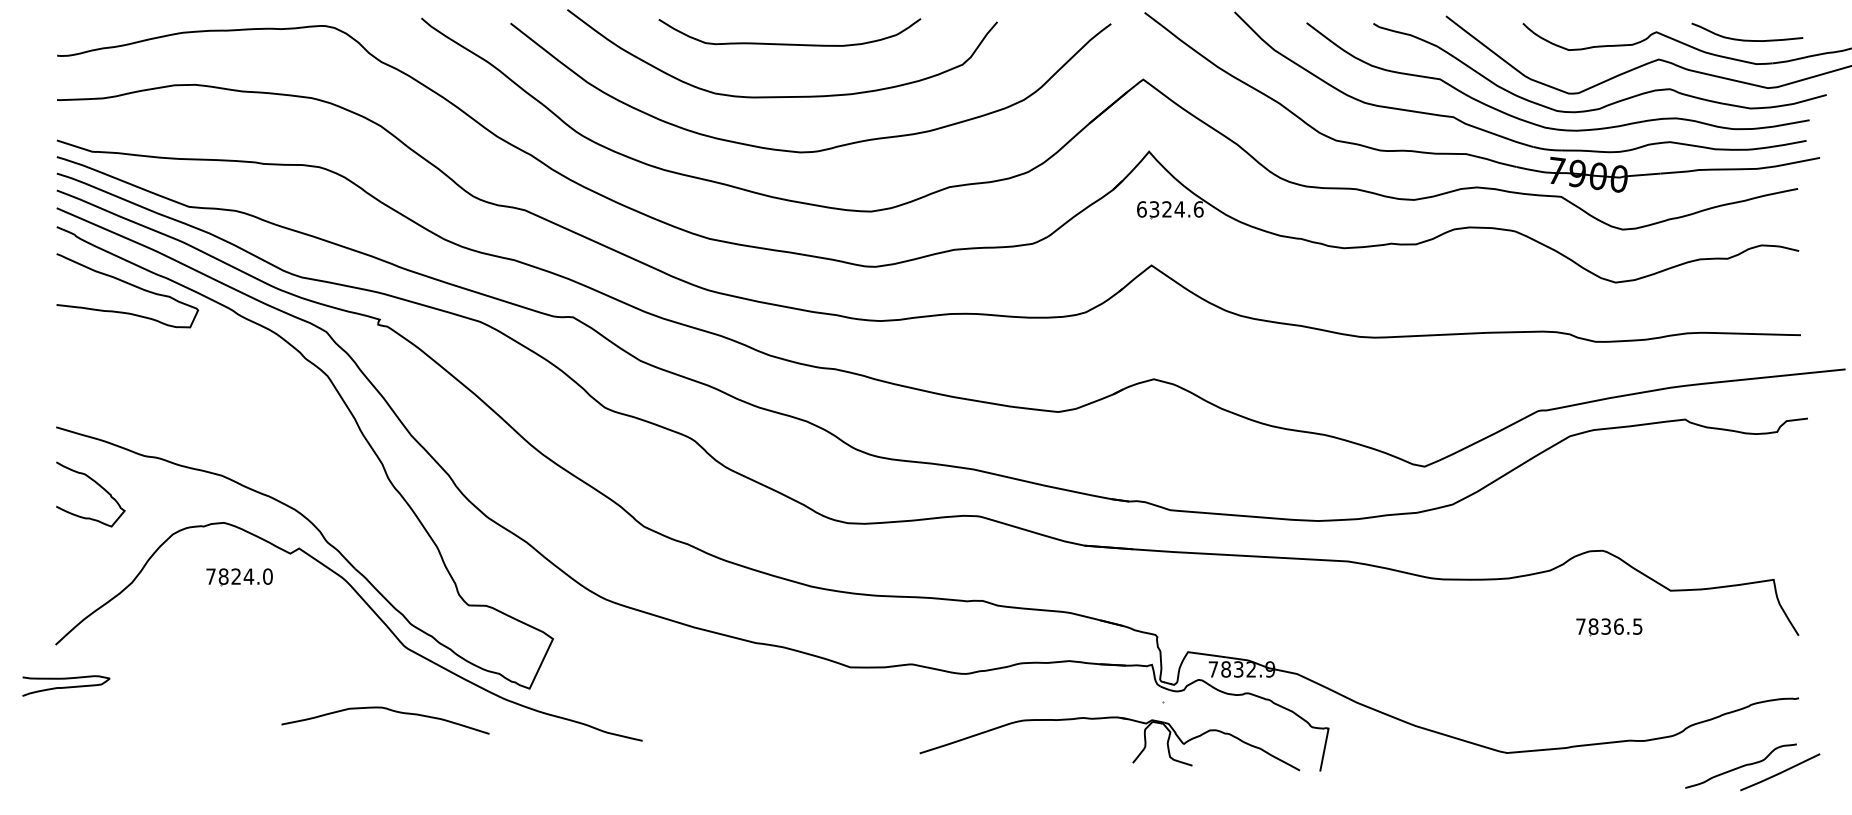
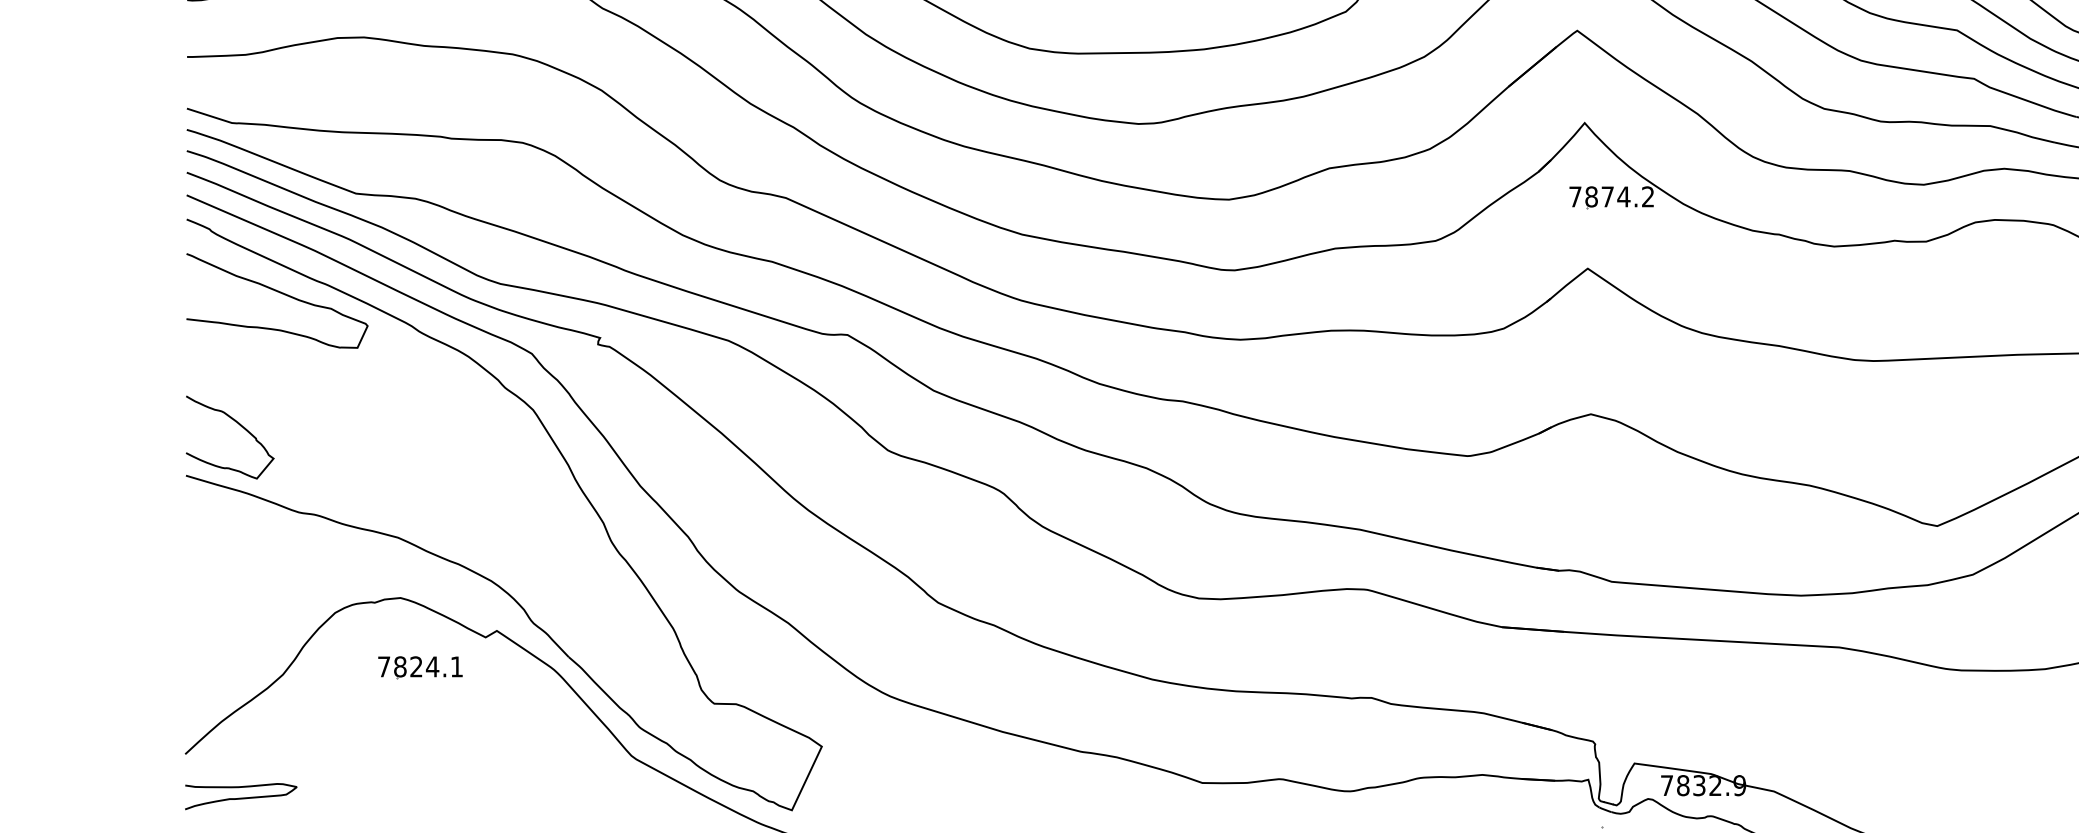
text: (1170, 209) -> (1612, 196), 6324.6 -> 7874.2
curve: (98, 485) -> (240, 426), moved
text: (267, 576) -> (456, 666), 7824.0 -> 7824.1
curve: (66, 686) -> (241, 797), moved

